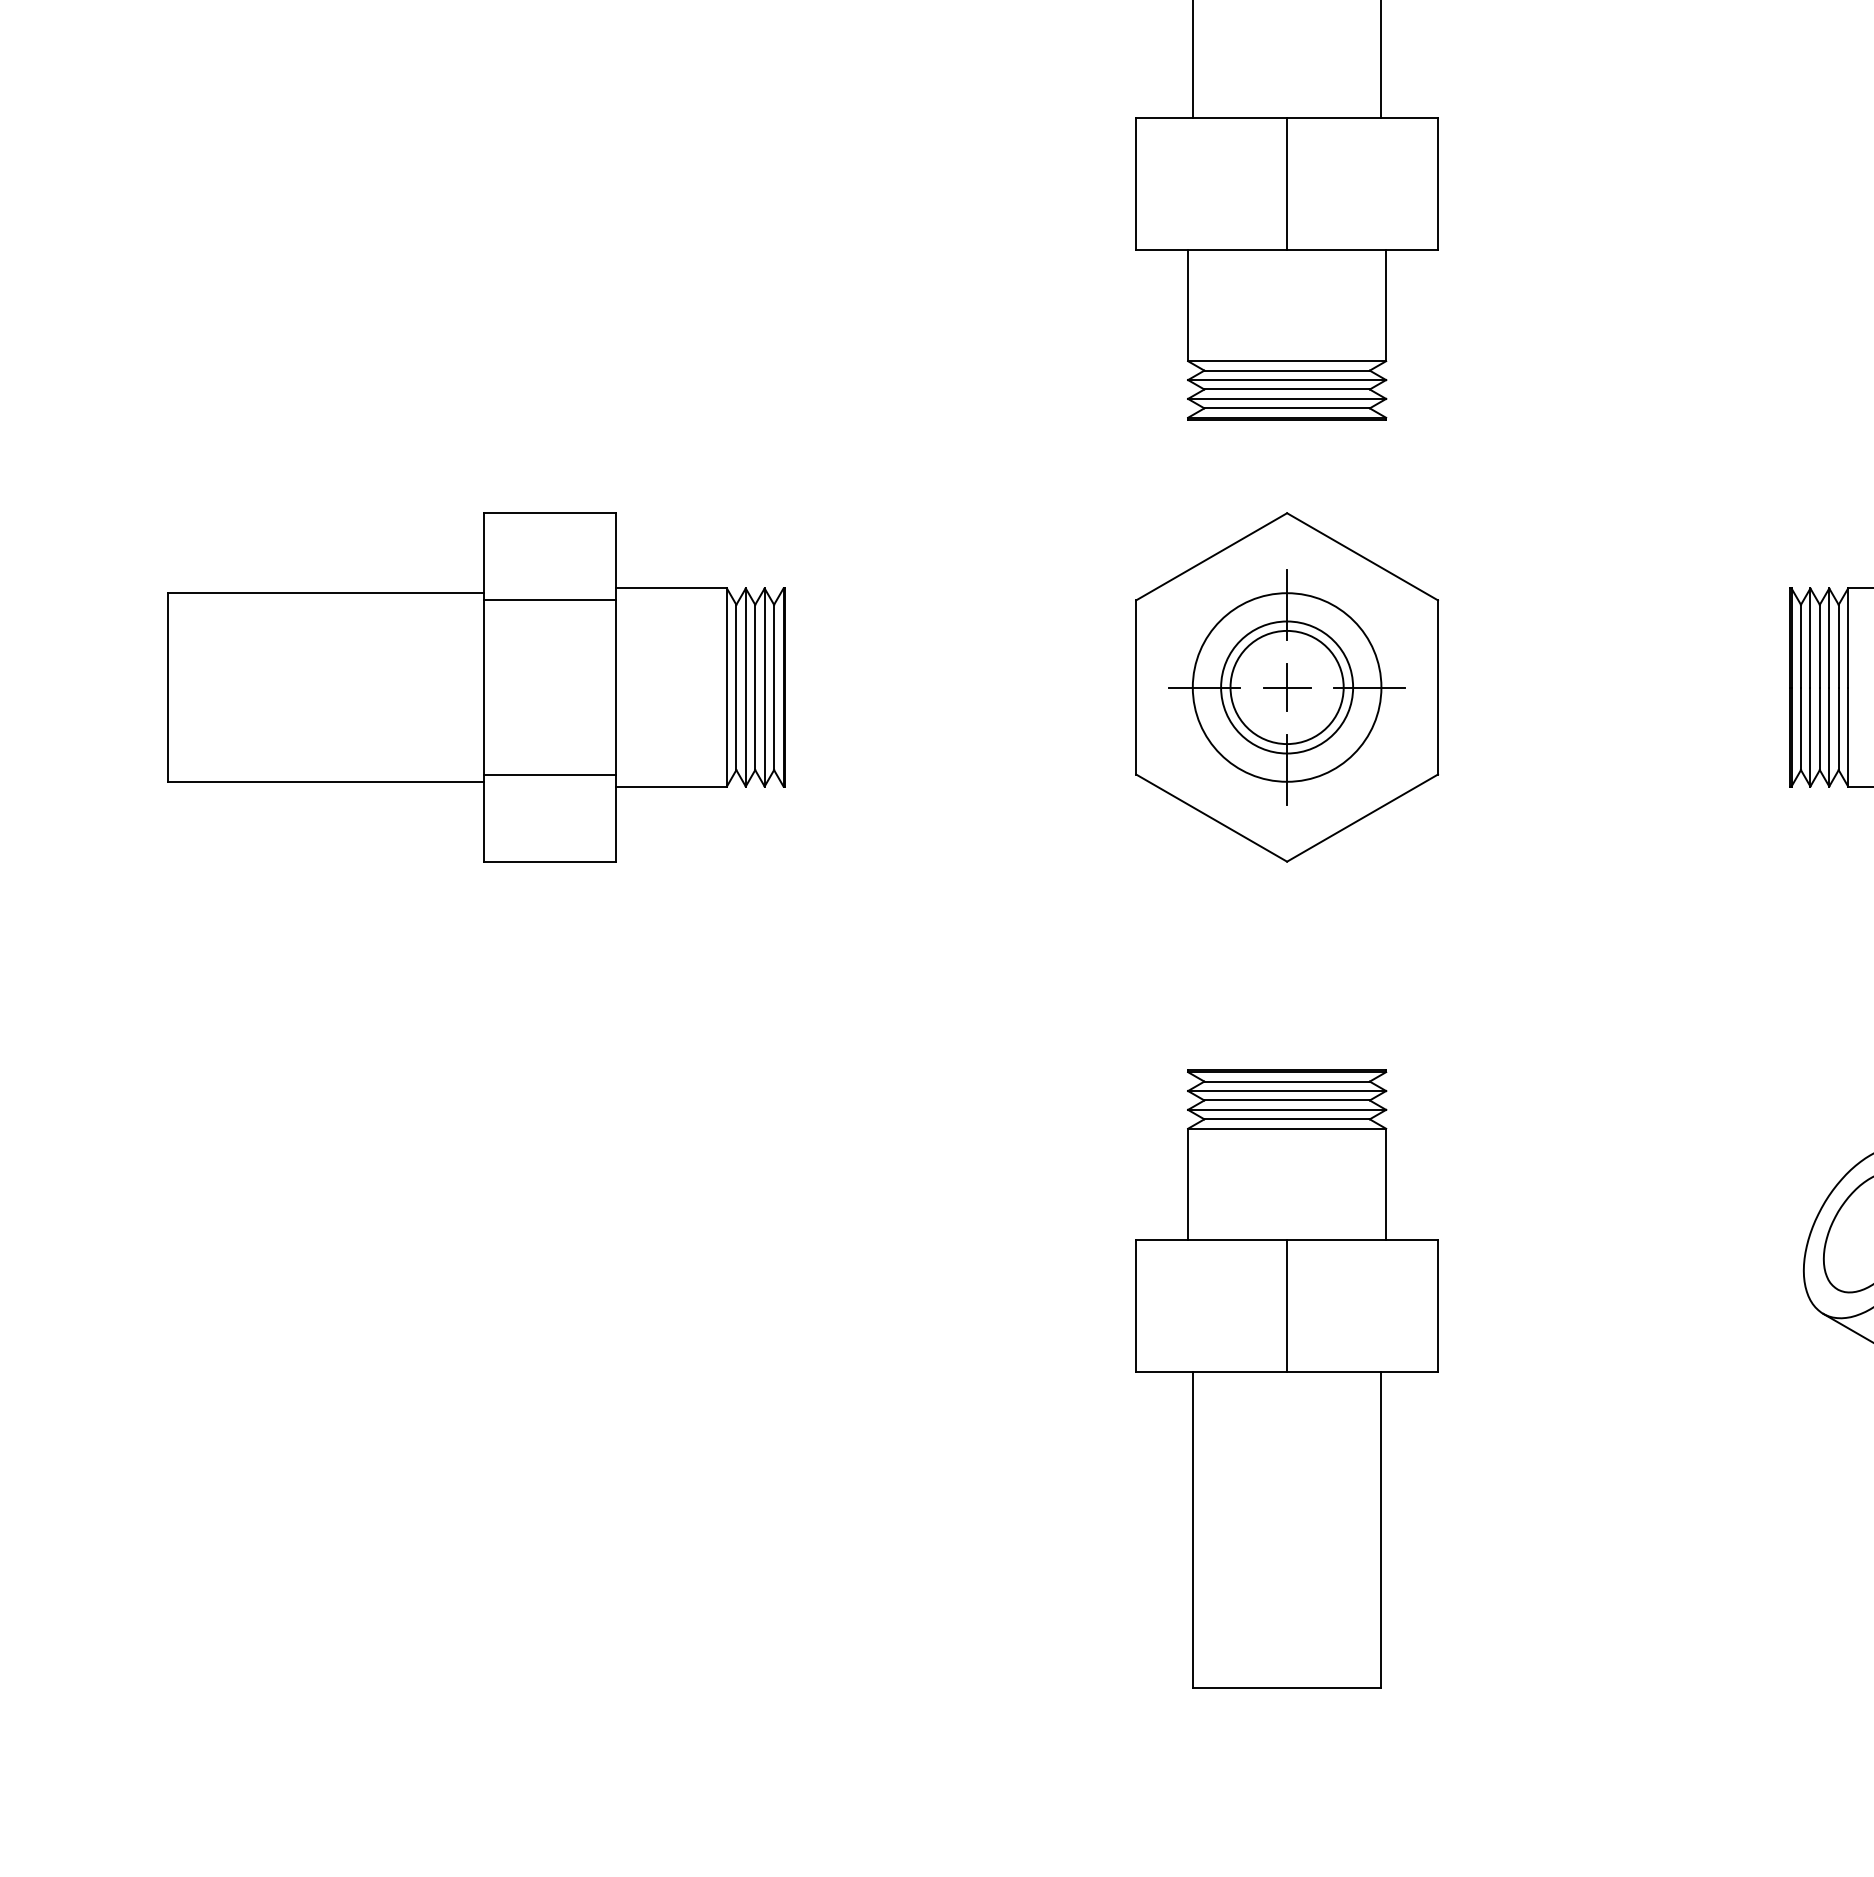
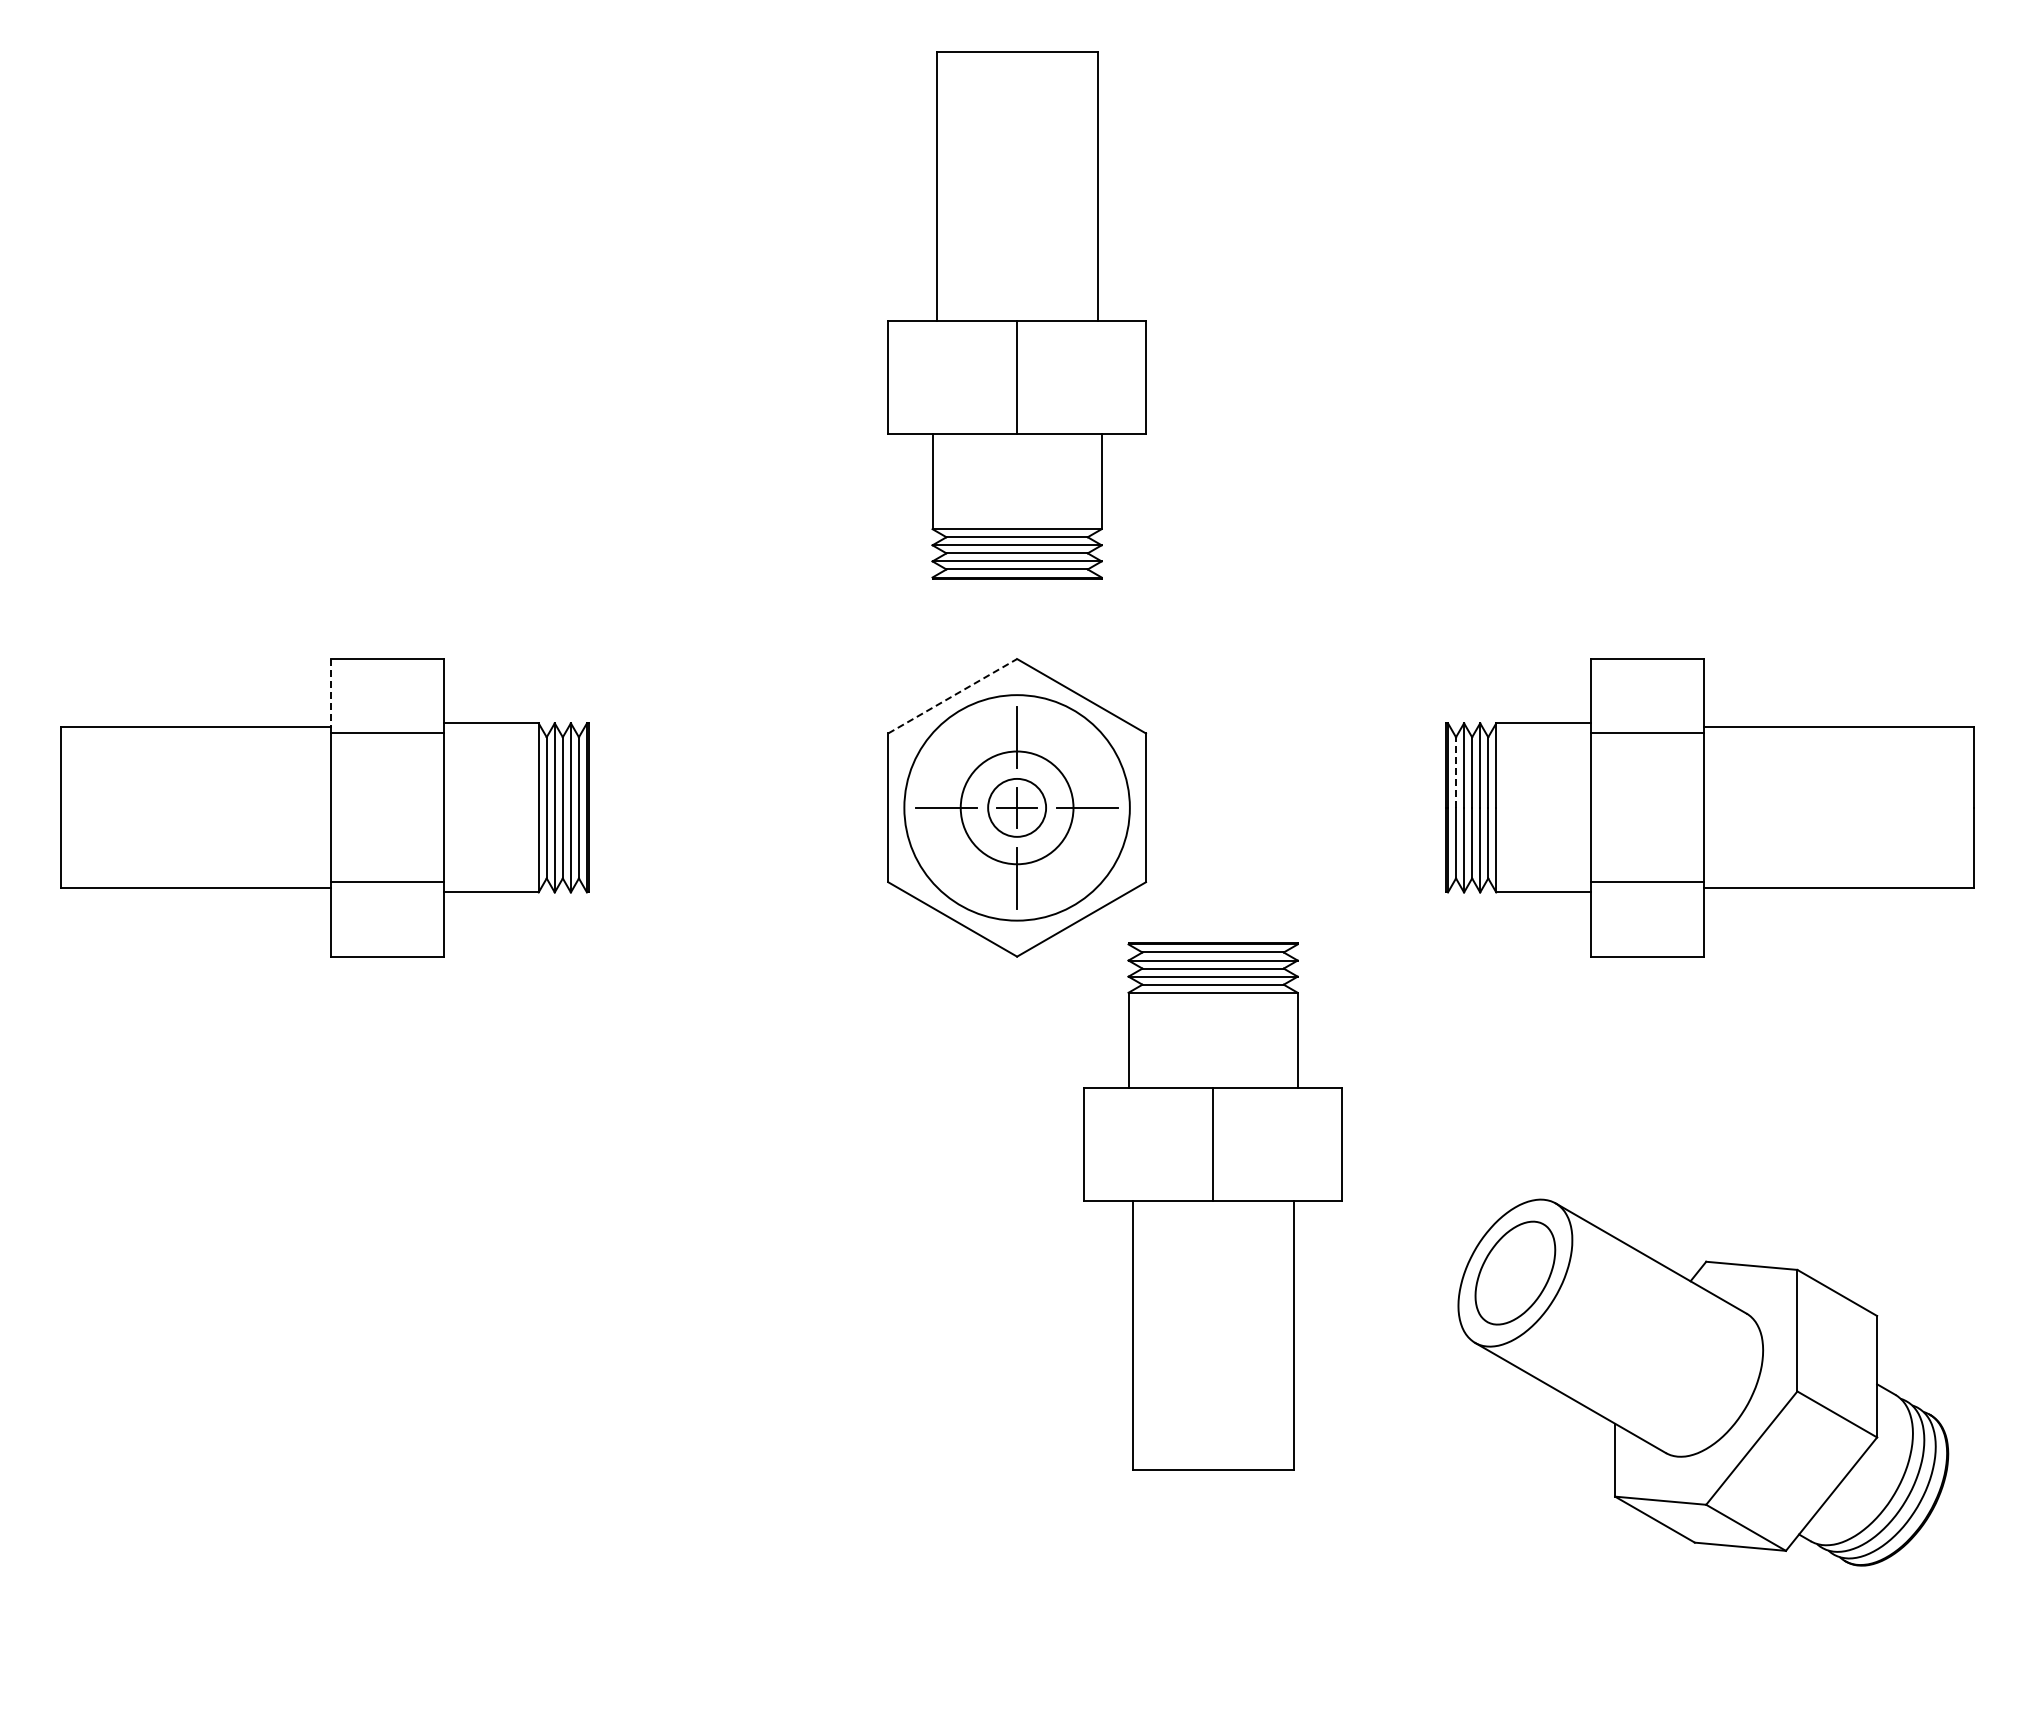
line: (483, 557) -> (330, 696), solid -> dashed
line: (1212, 557) -> (953, 696), solid -> dashed
line: (1801, 646) -> (1456, 772), solid -> dashed
circle: (1286, 687) -> (1016, 807), size x0.6
circle: (1286, 687) -> (1016, 807), size x1.4
part: (1286, 1378) -> (1212, 1206), moved

